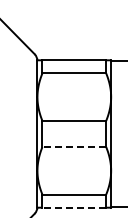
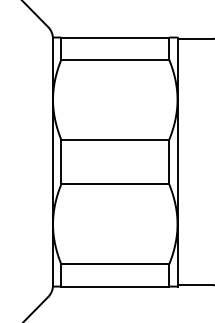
line: (74, 147) -> (115, 184), dashed -> solid
line: (74, 207) -> (115, 286), dashed -> solid

